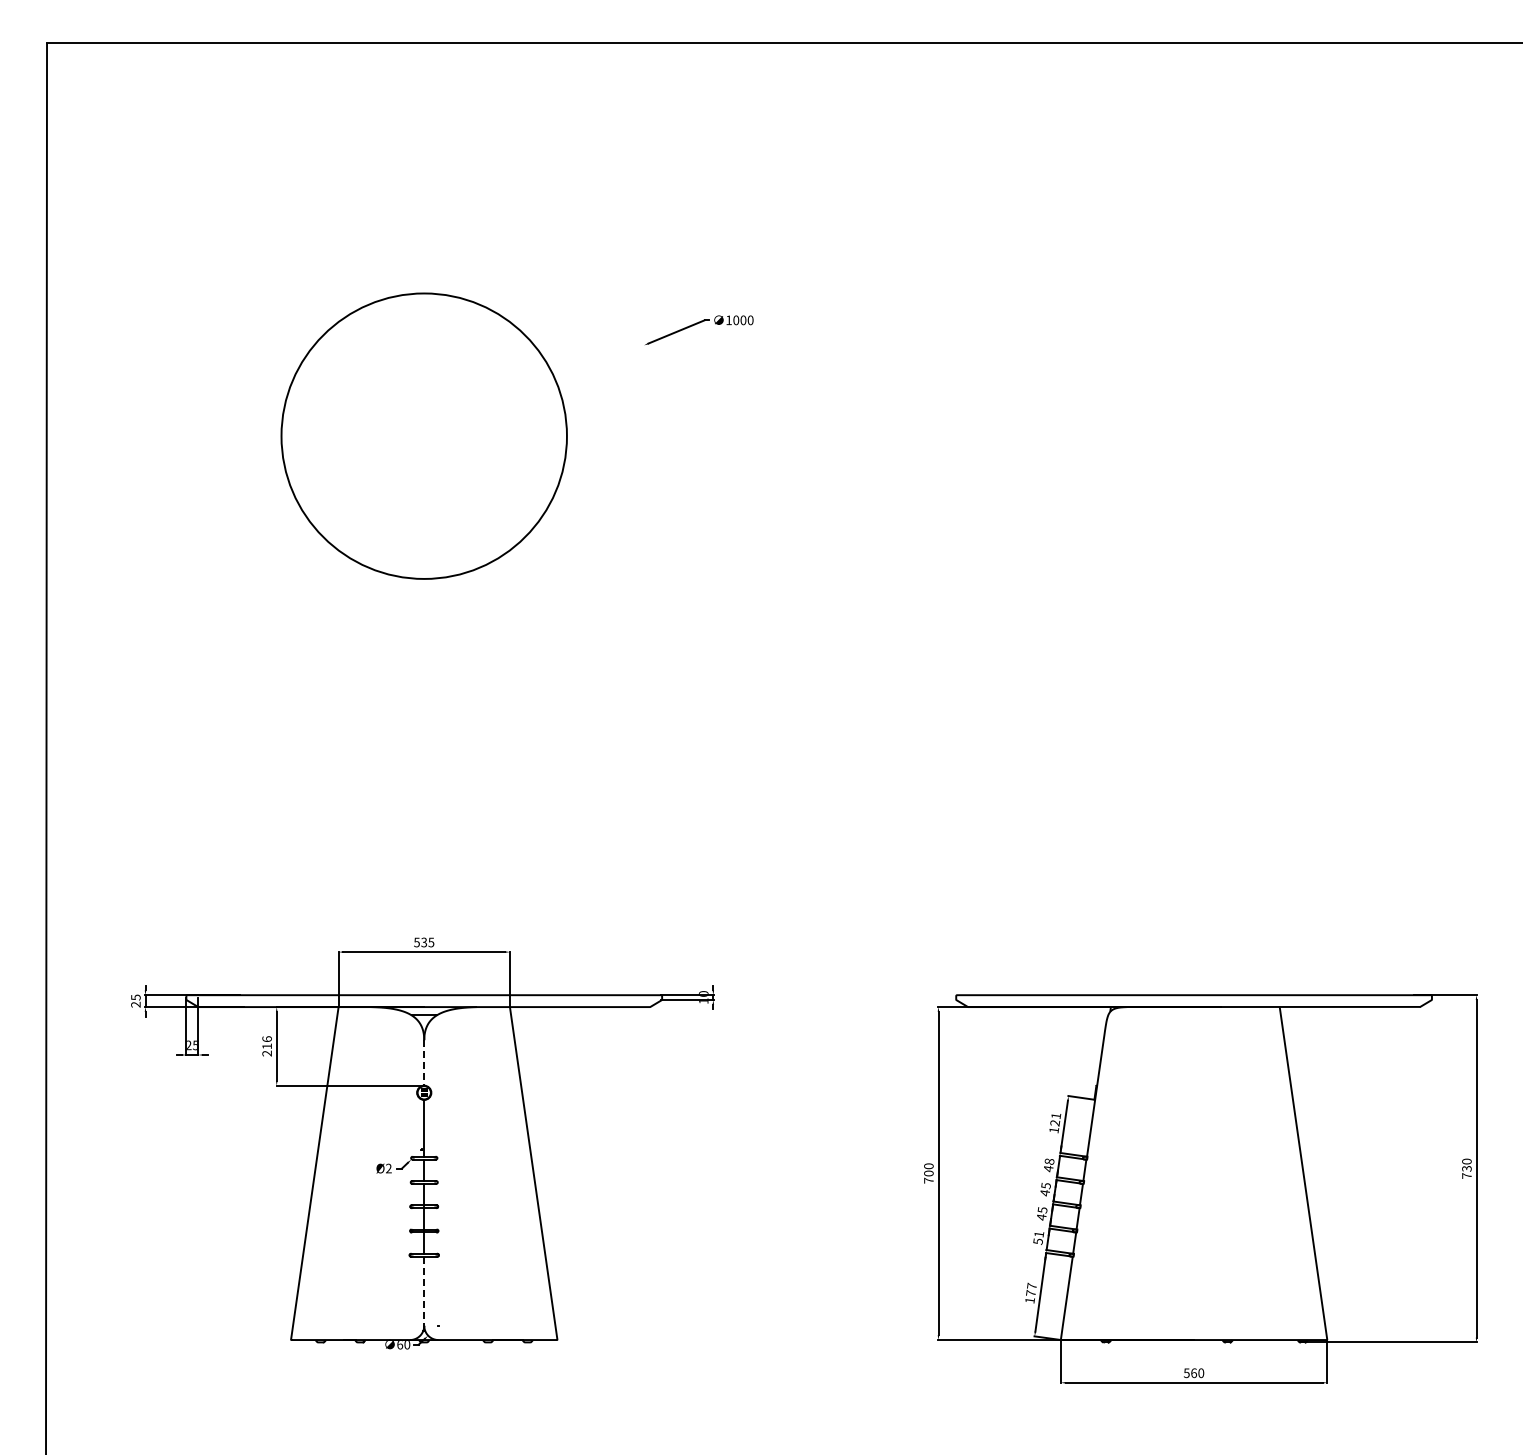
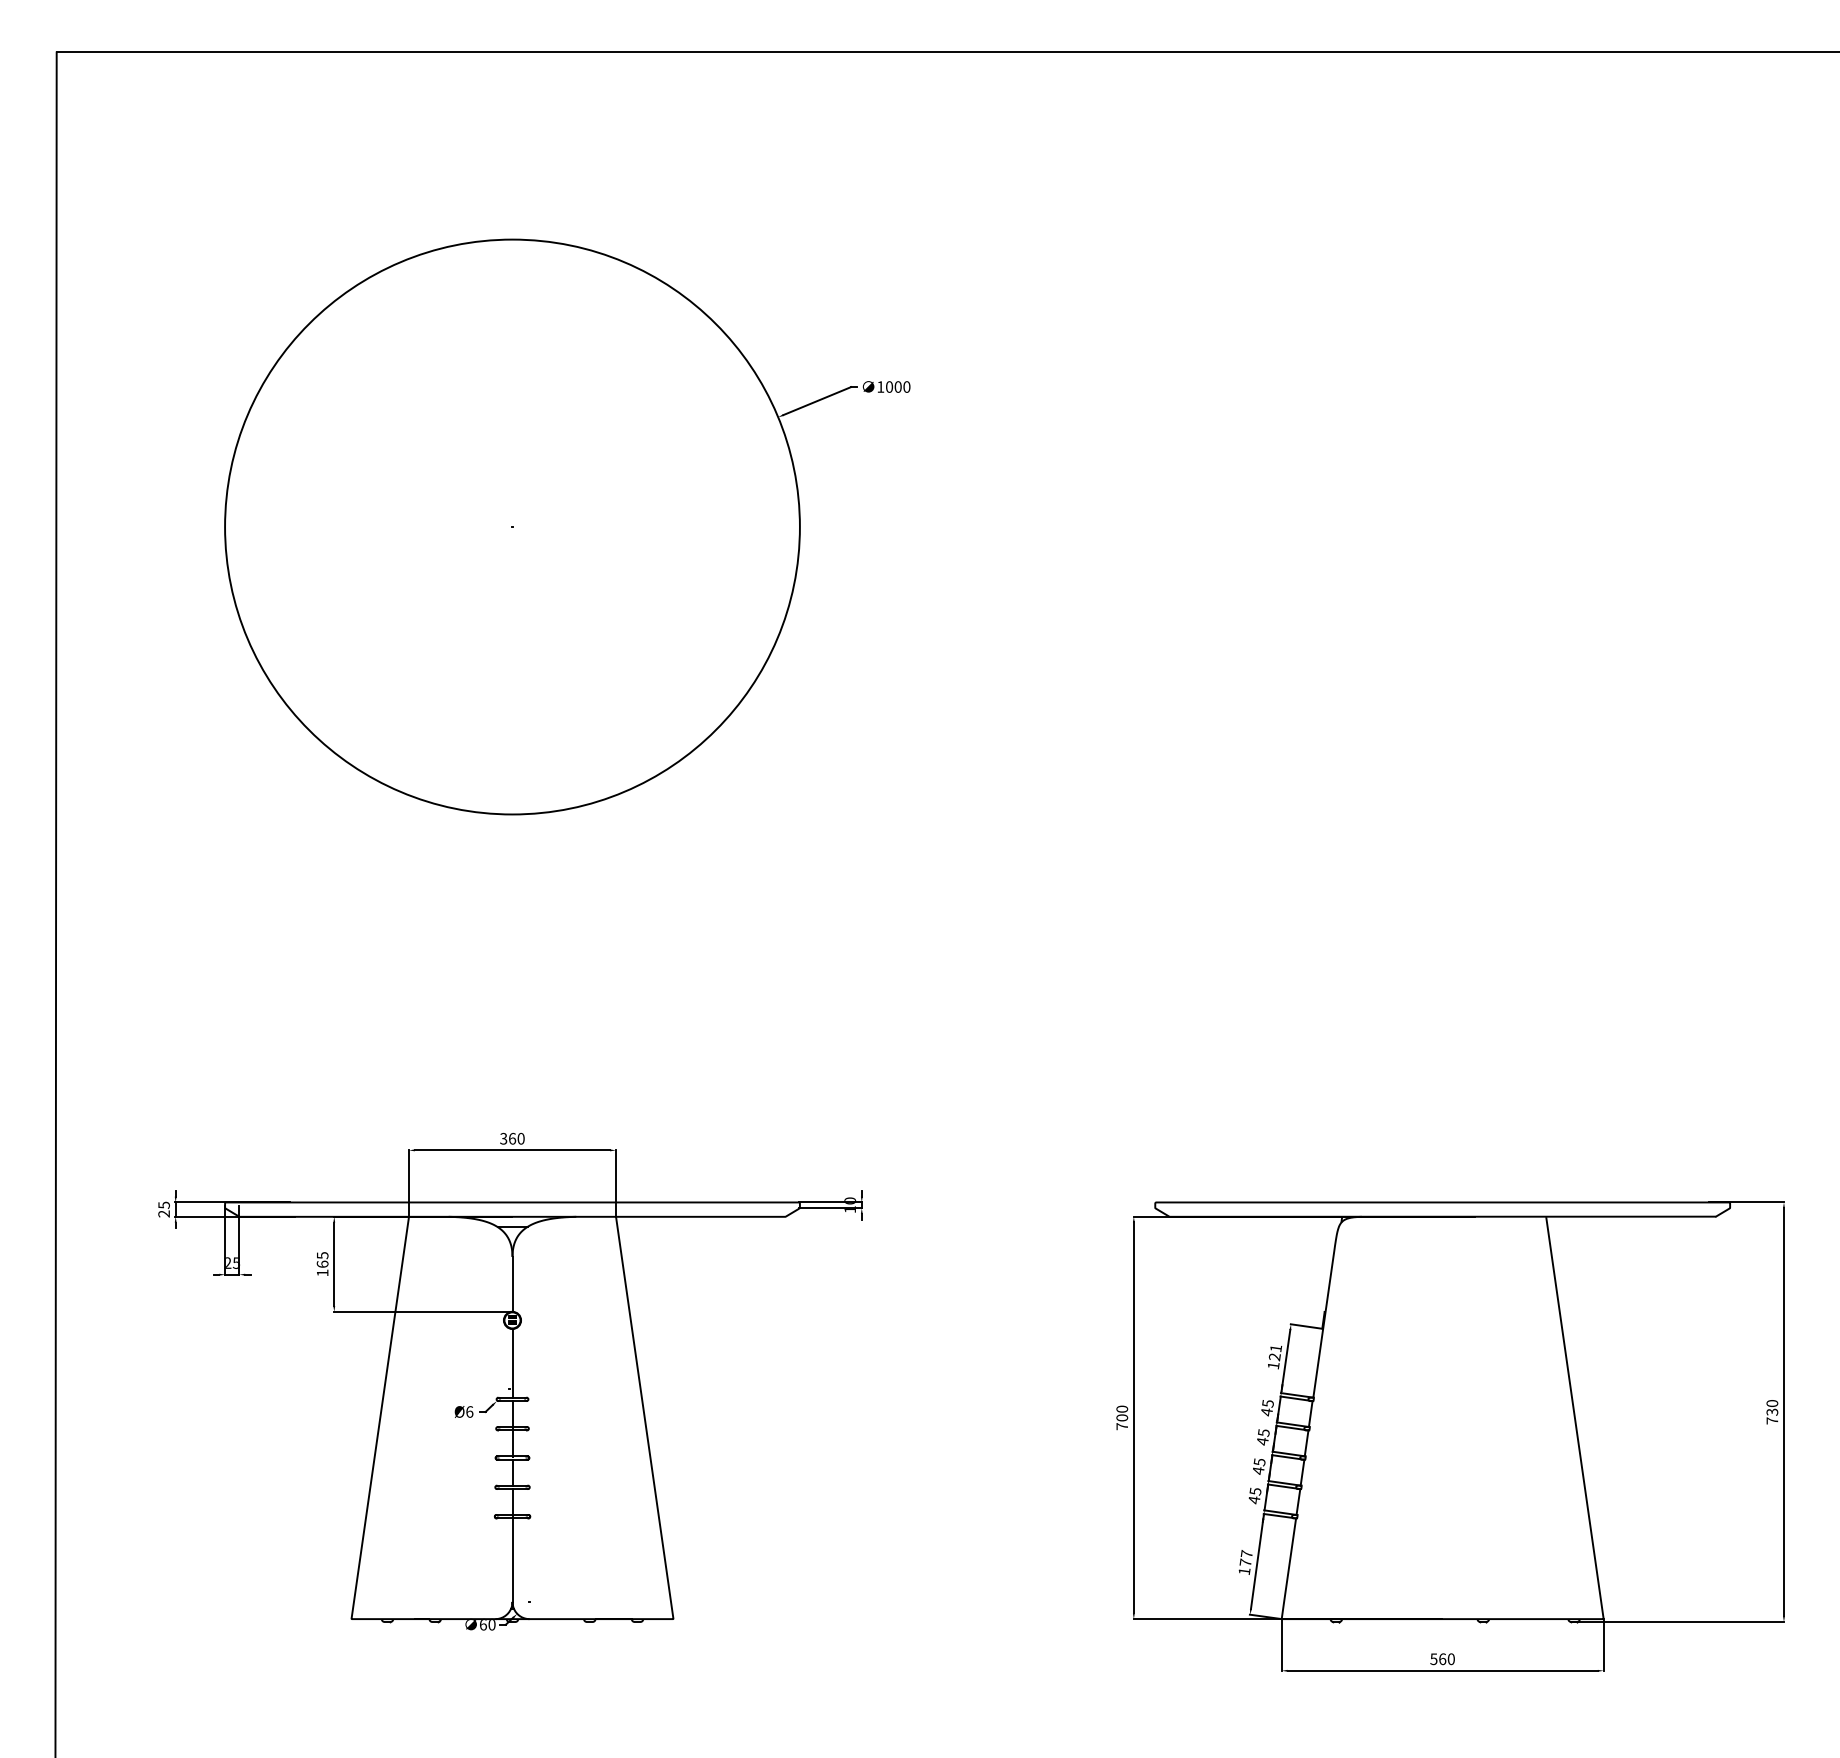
circle: (424, 436) -> (512, 527), size x1.67
text: (424, 942) -> (512, 1138), 535 -> 360
text: (266, 1046) -> (321, 1264), 216 -> 165
line: (424, 1062) -> (512, 1283), dashed -> solid
text: (1049, 1161) -> (1267, 1403), 48 -> 45
text: (388, 1168) -> (469, 1411), Ø2 -> Ø6
text: (1038, 1237) -> (1254, 1495), 51 -> 45
line: (424, 1291) -> (512, 1560), dashed -> solid

